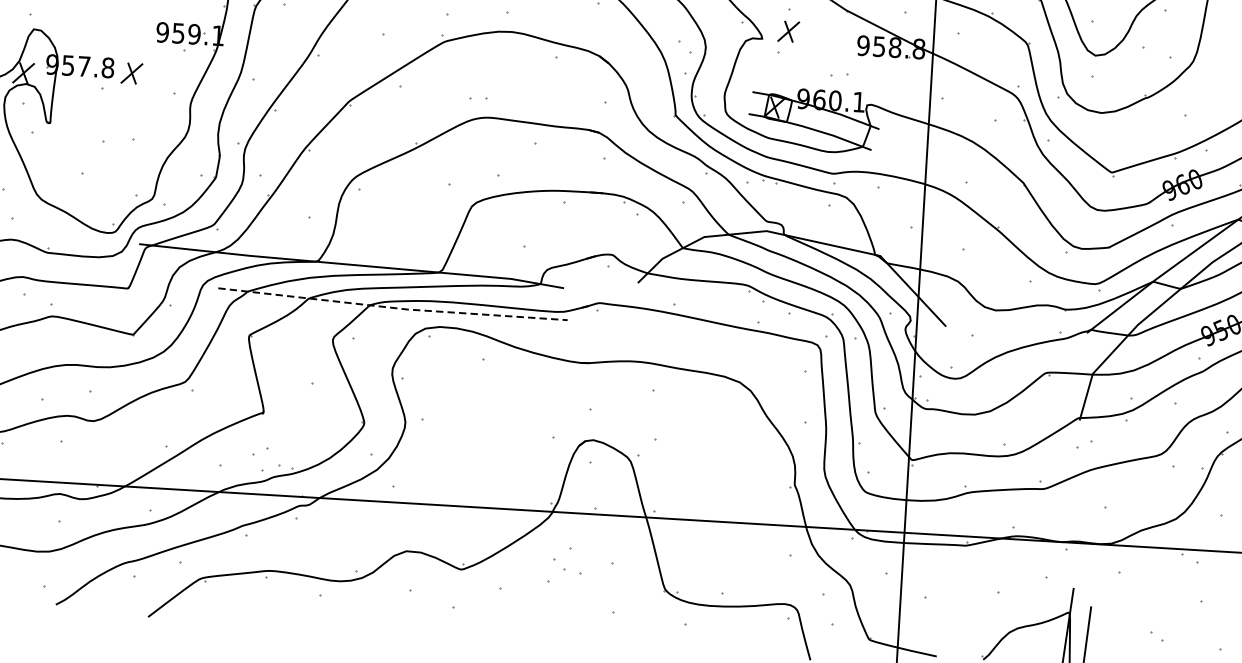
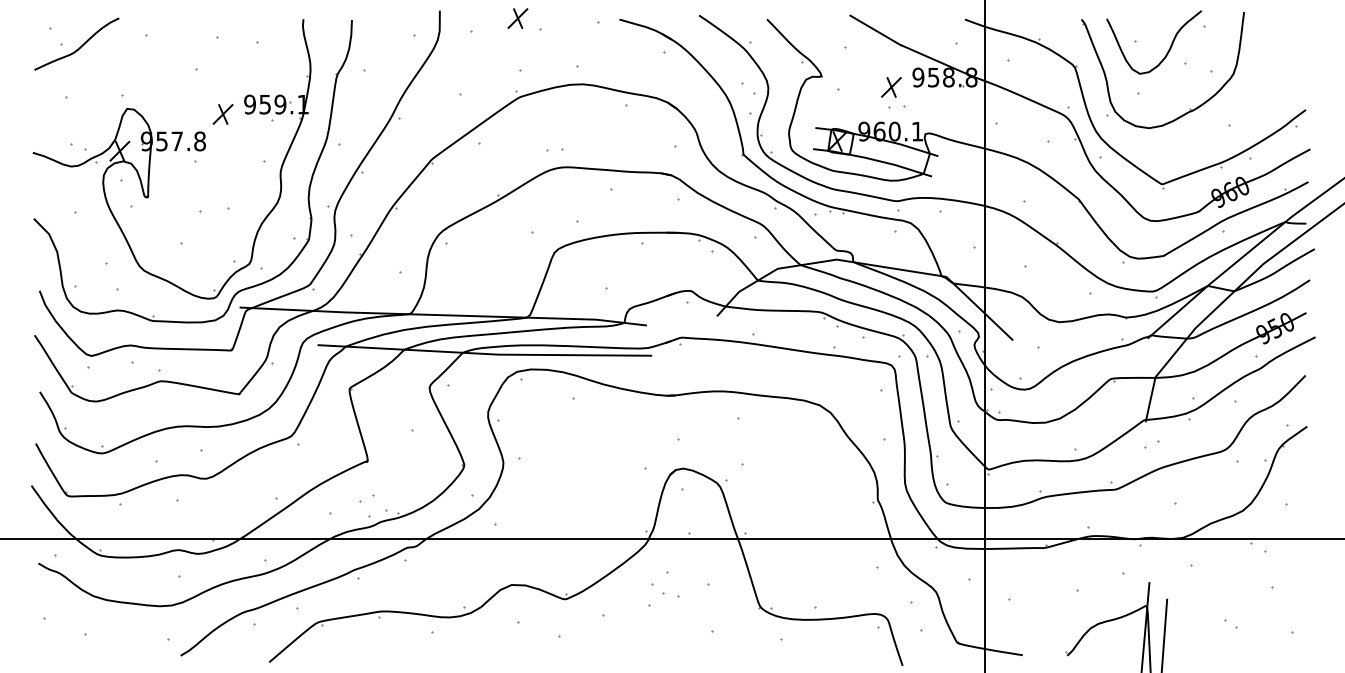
part: (788, 31) -> (891, 87), moved
part: (131, 73) -> (222, 114), moved
line: (393, 307) -> (485, 353), dashed -> solid

